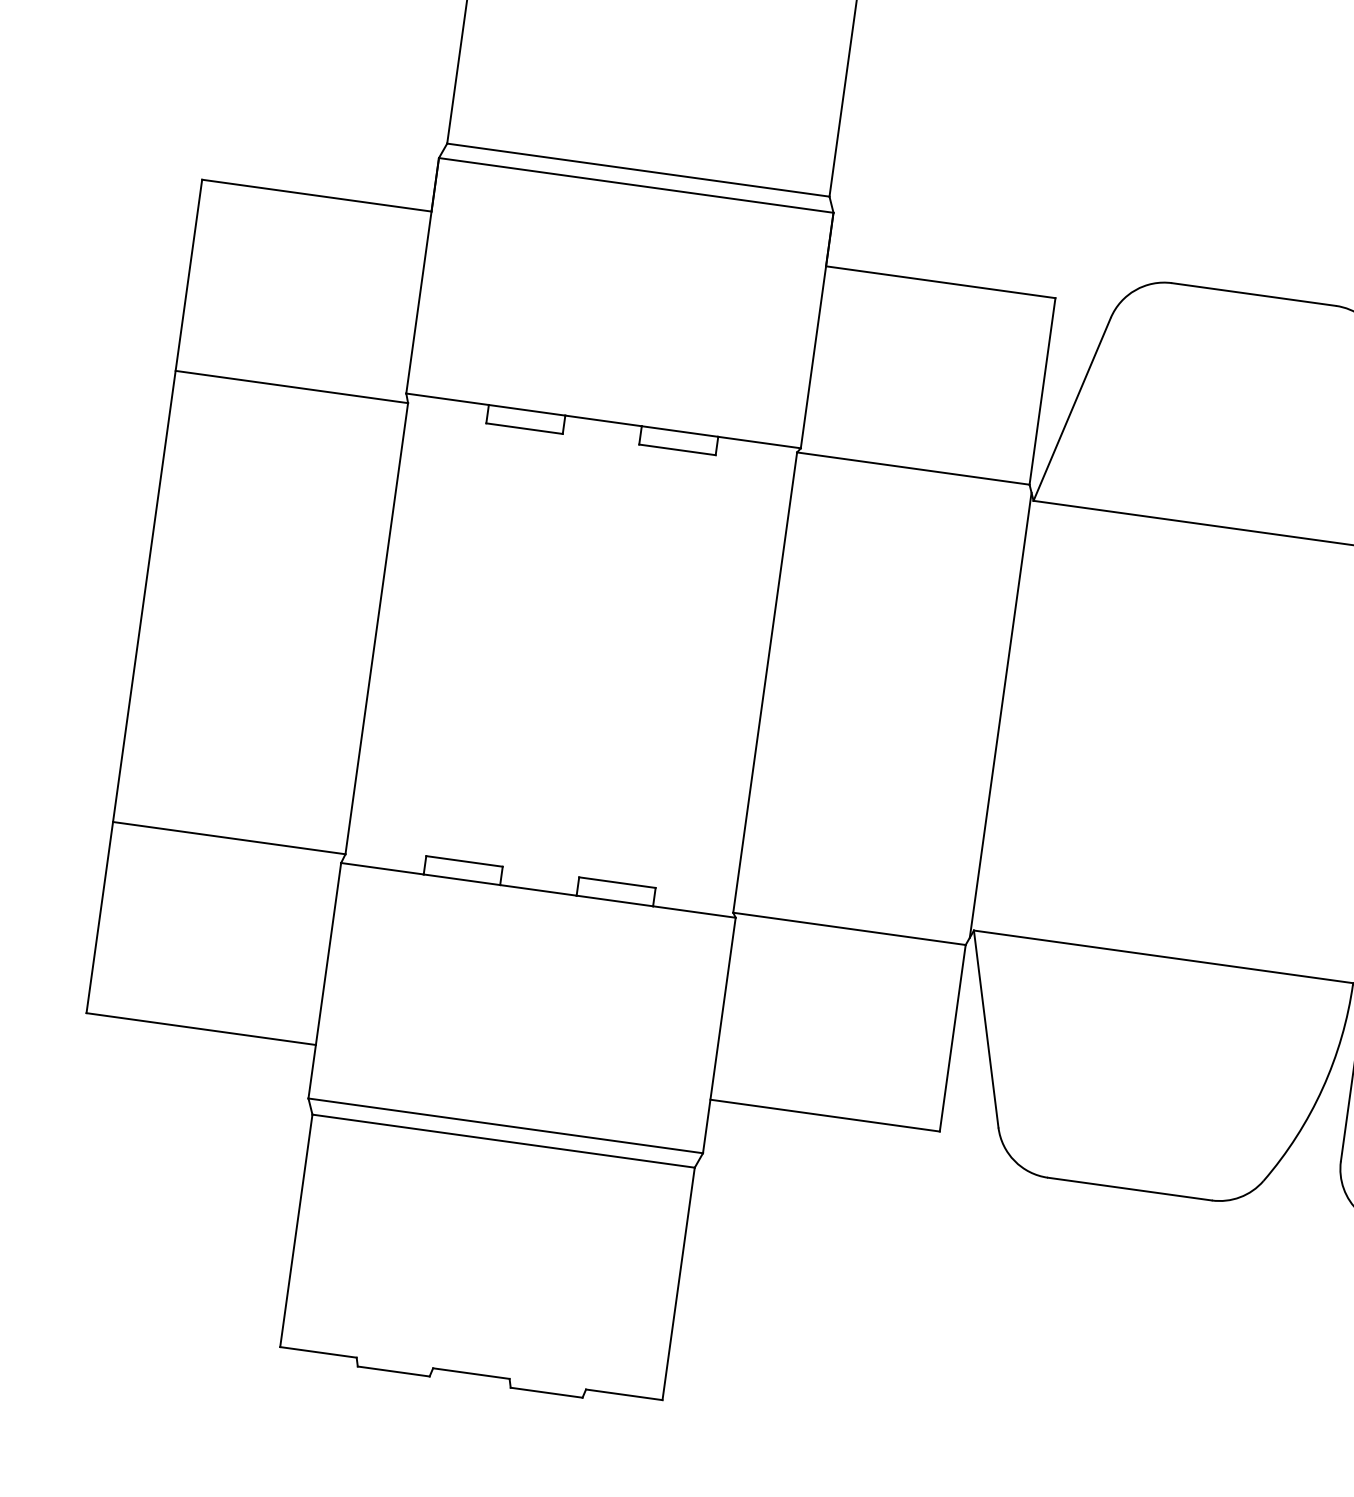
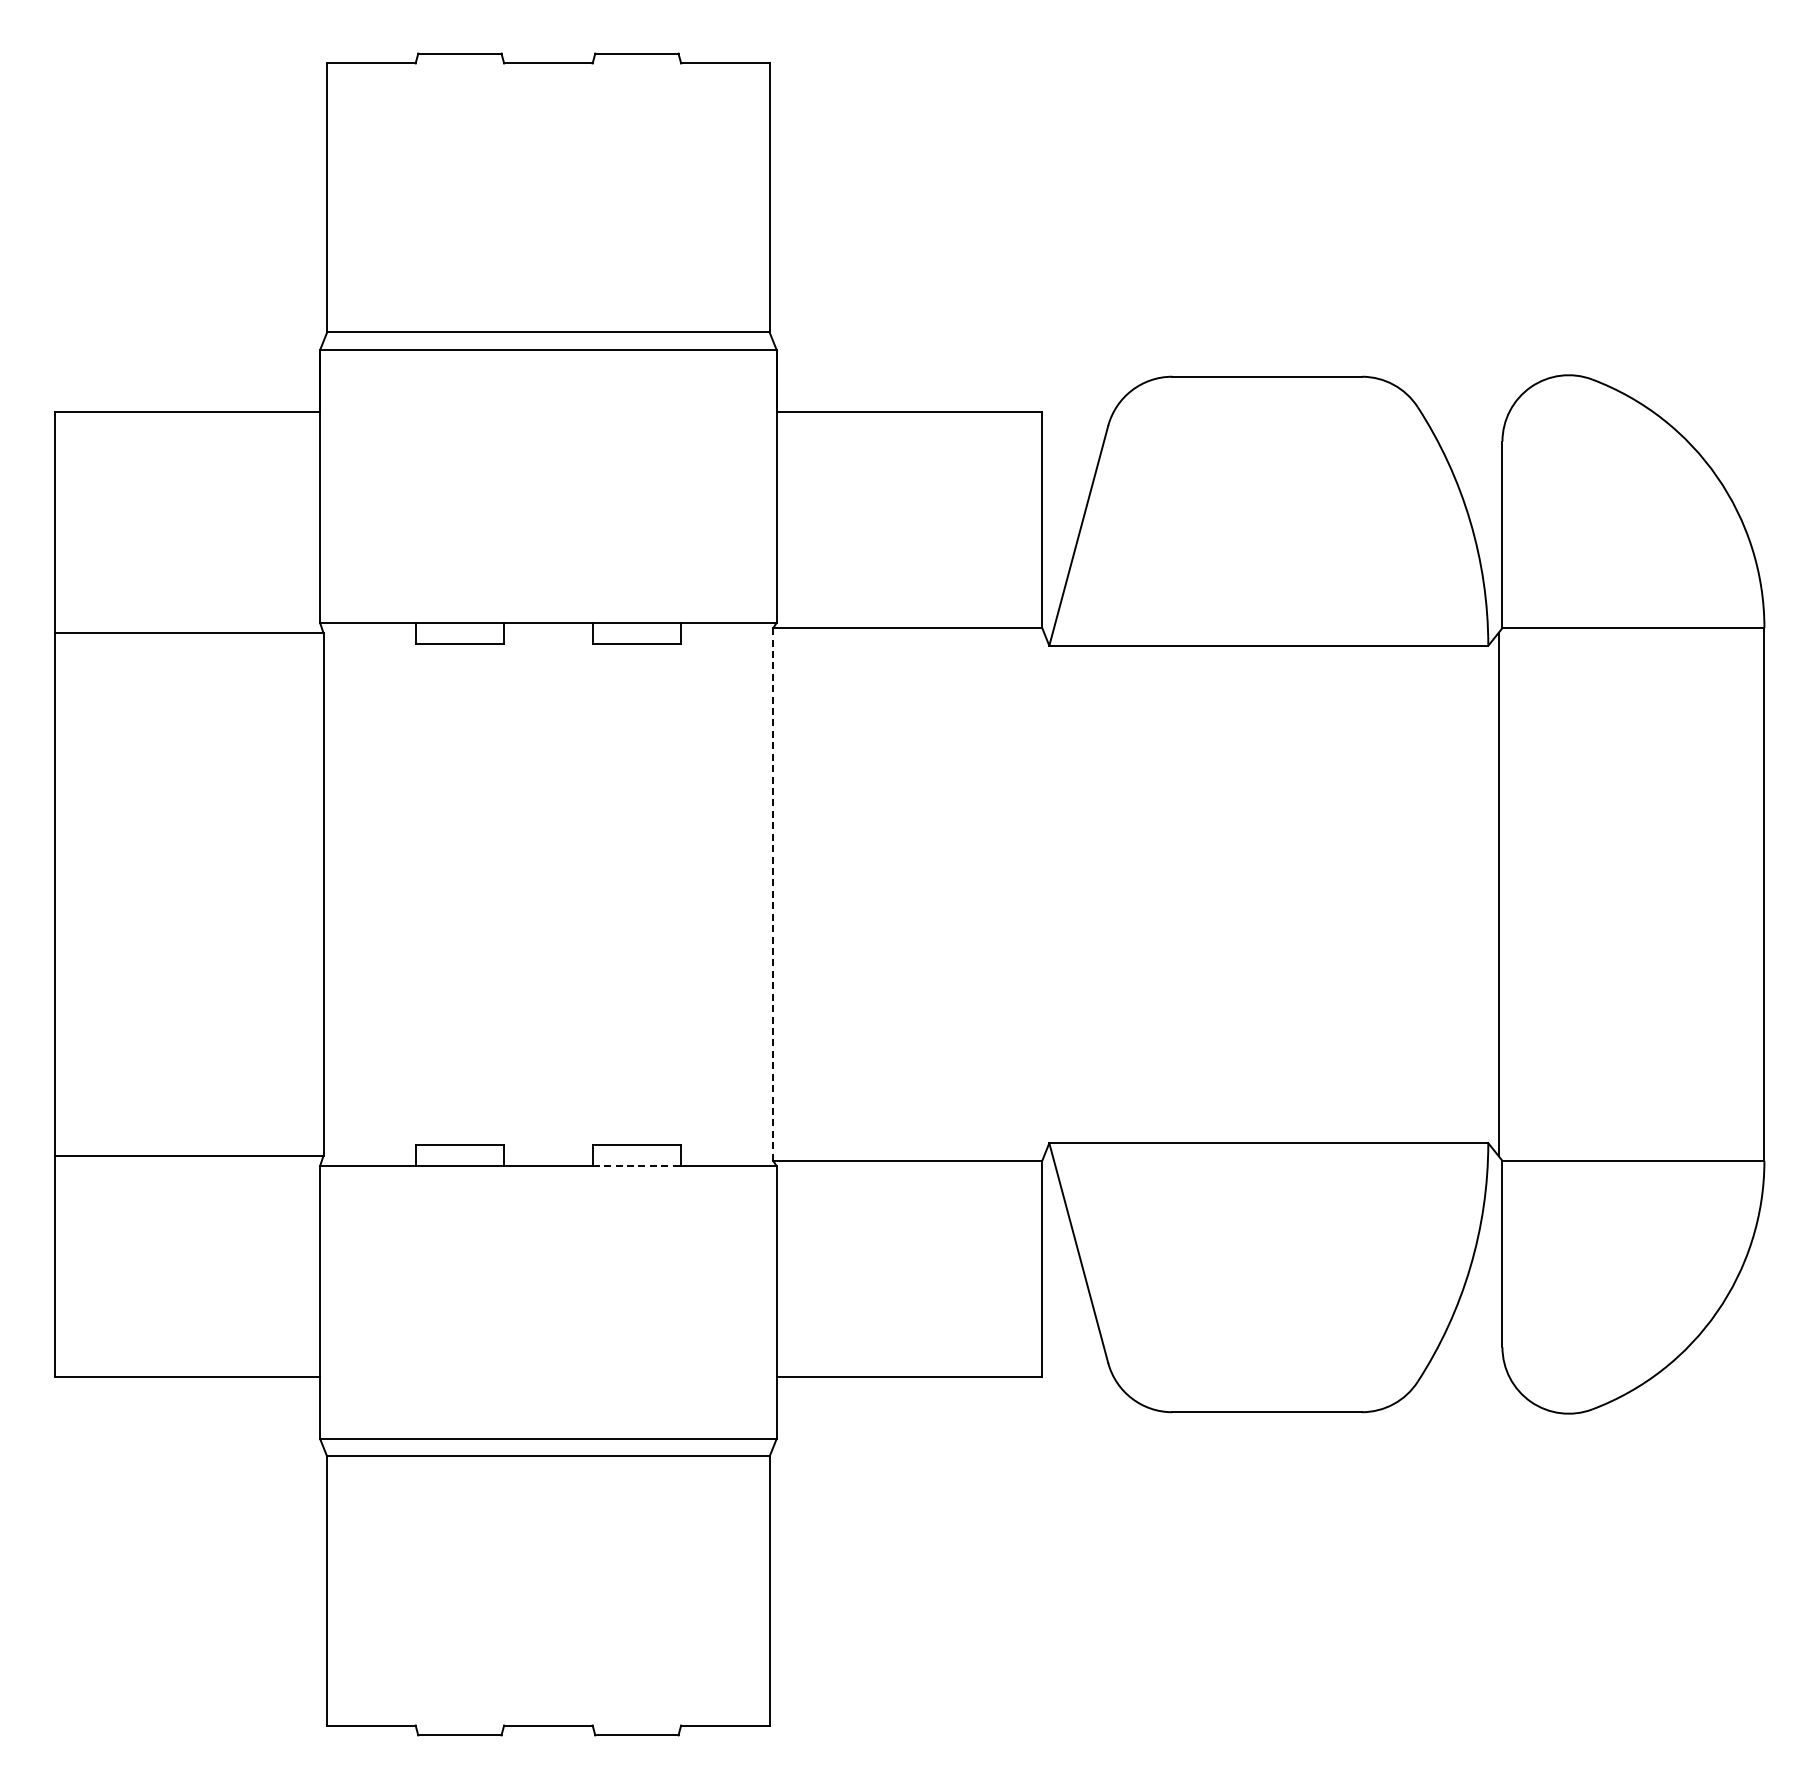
line: (765, 682) -> (773, 894), solid -> dashed
line: (1000, 715) -> (1045, 894), removed
line: (615, 901) -> (637, 1166), solid -> dashed

